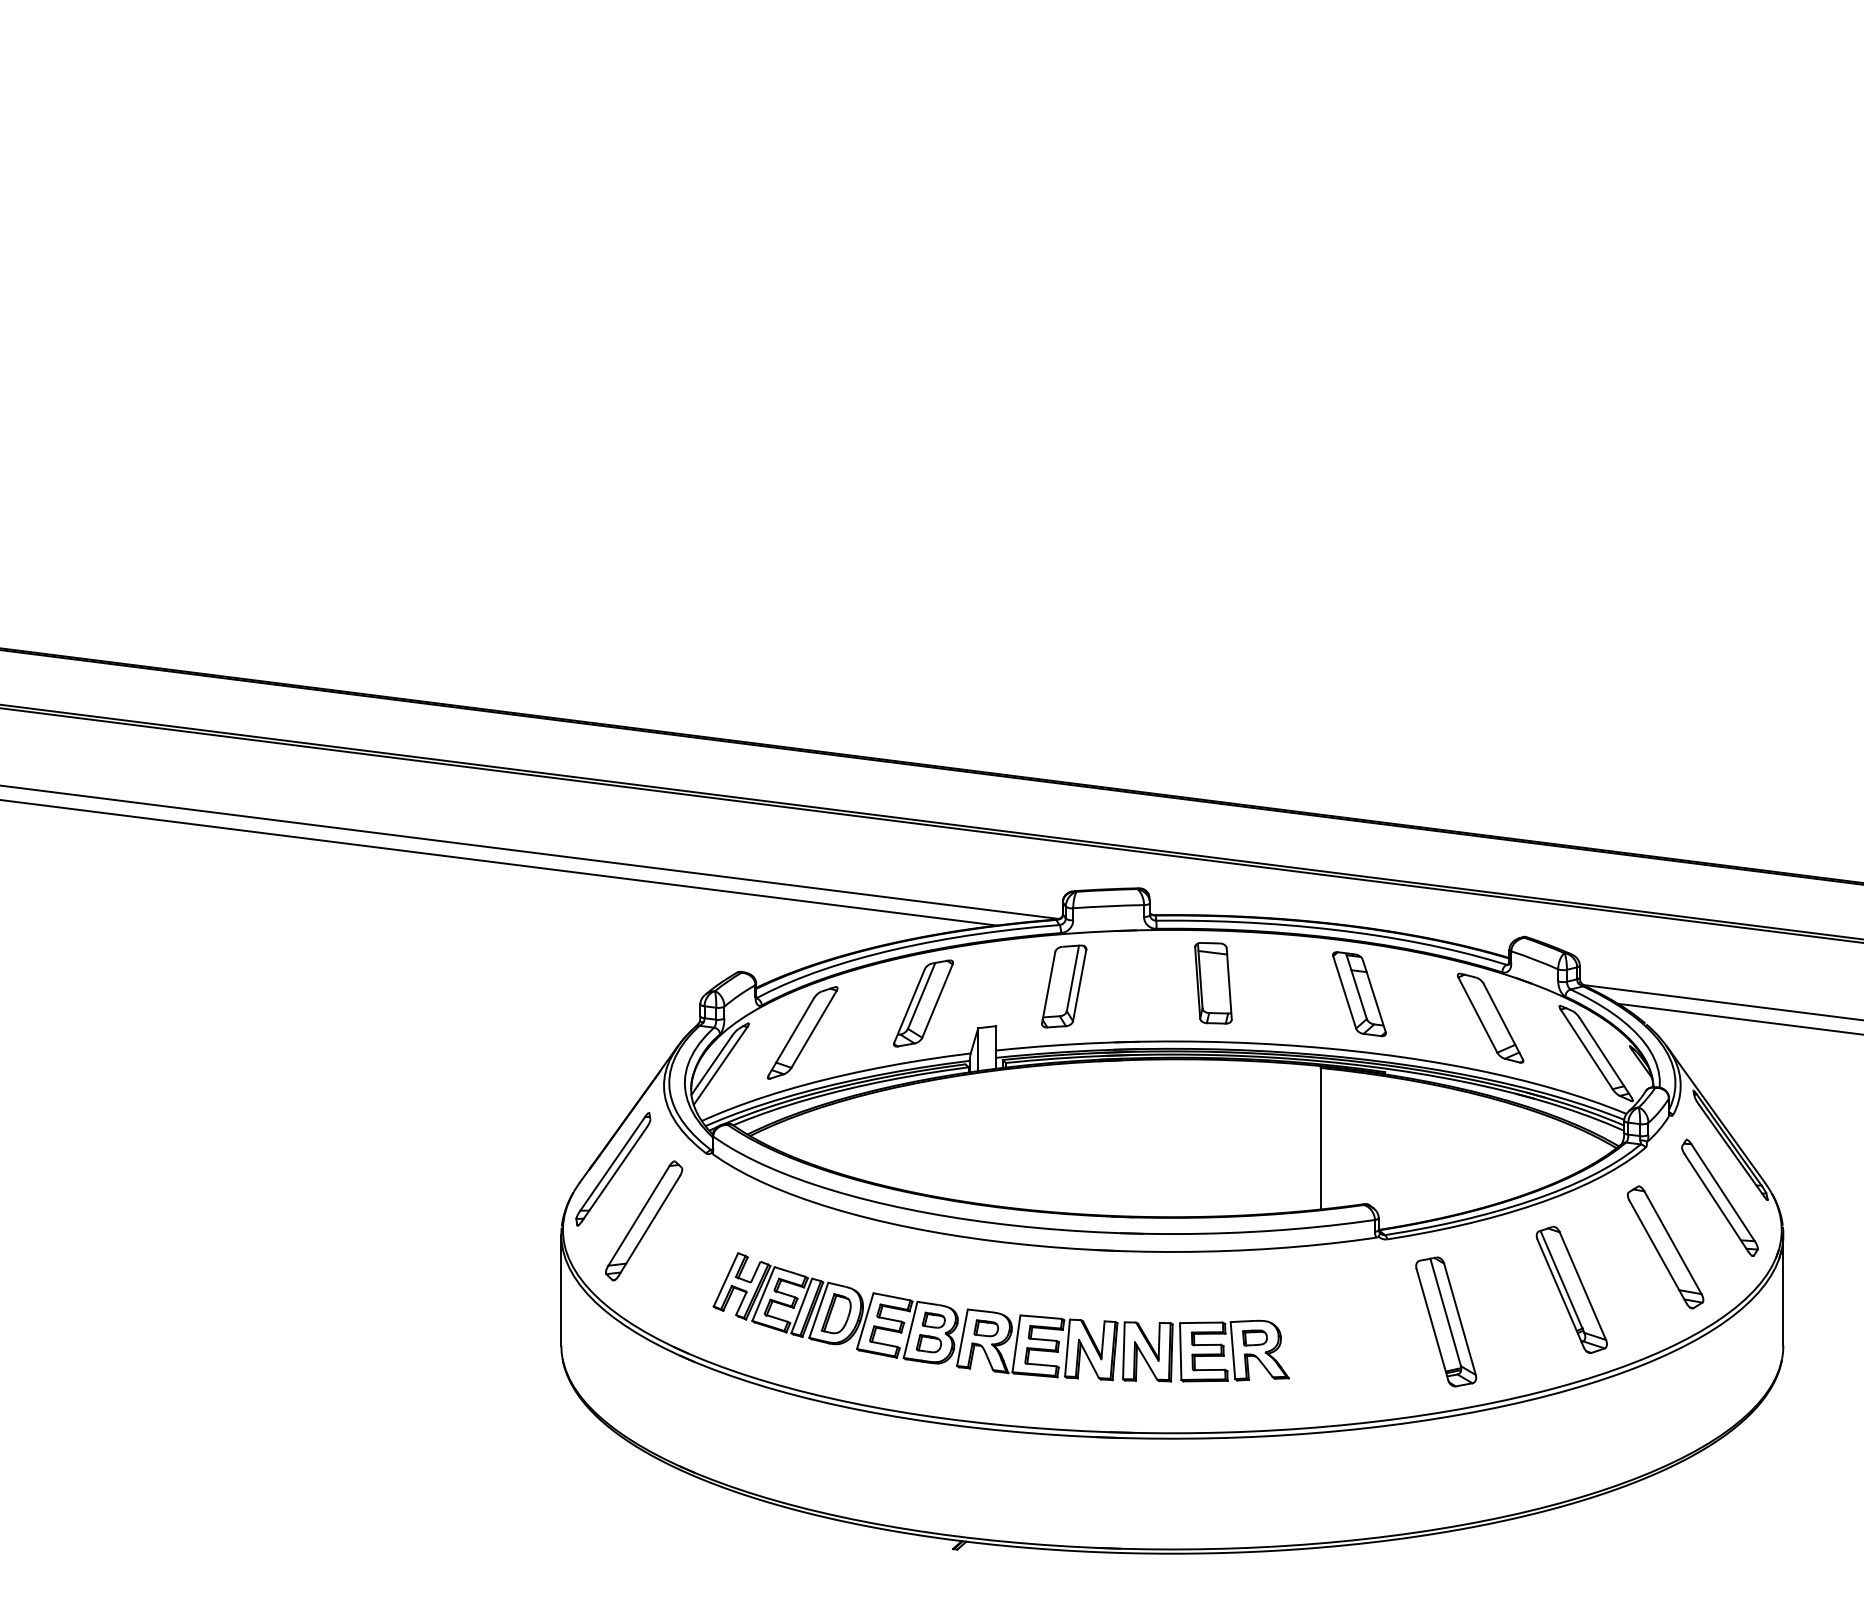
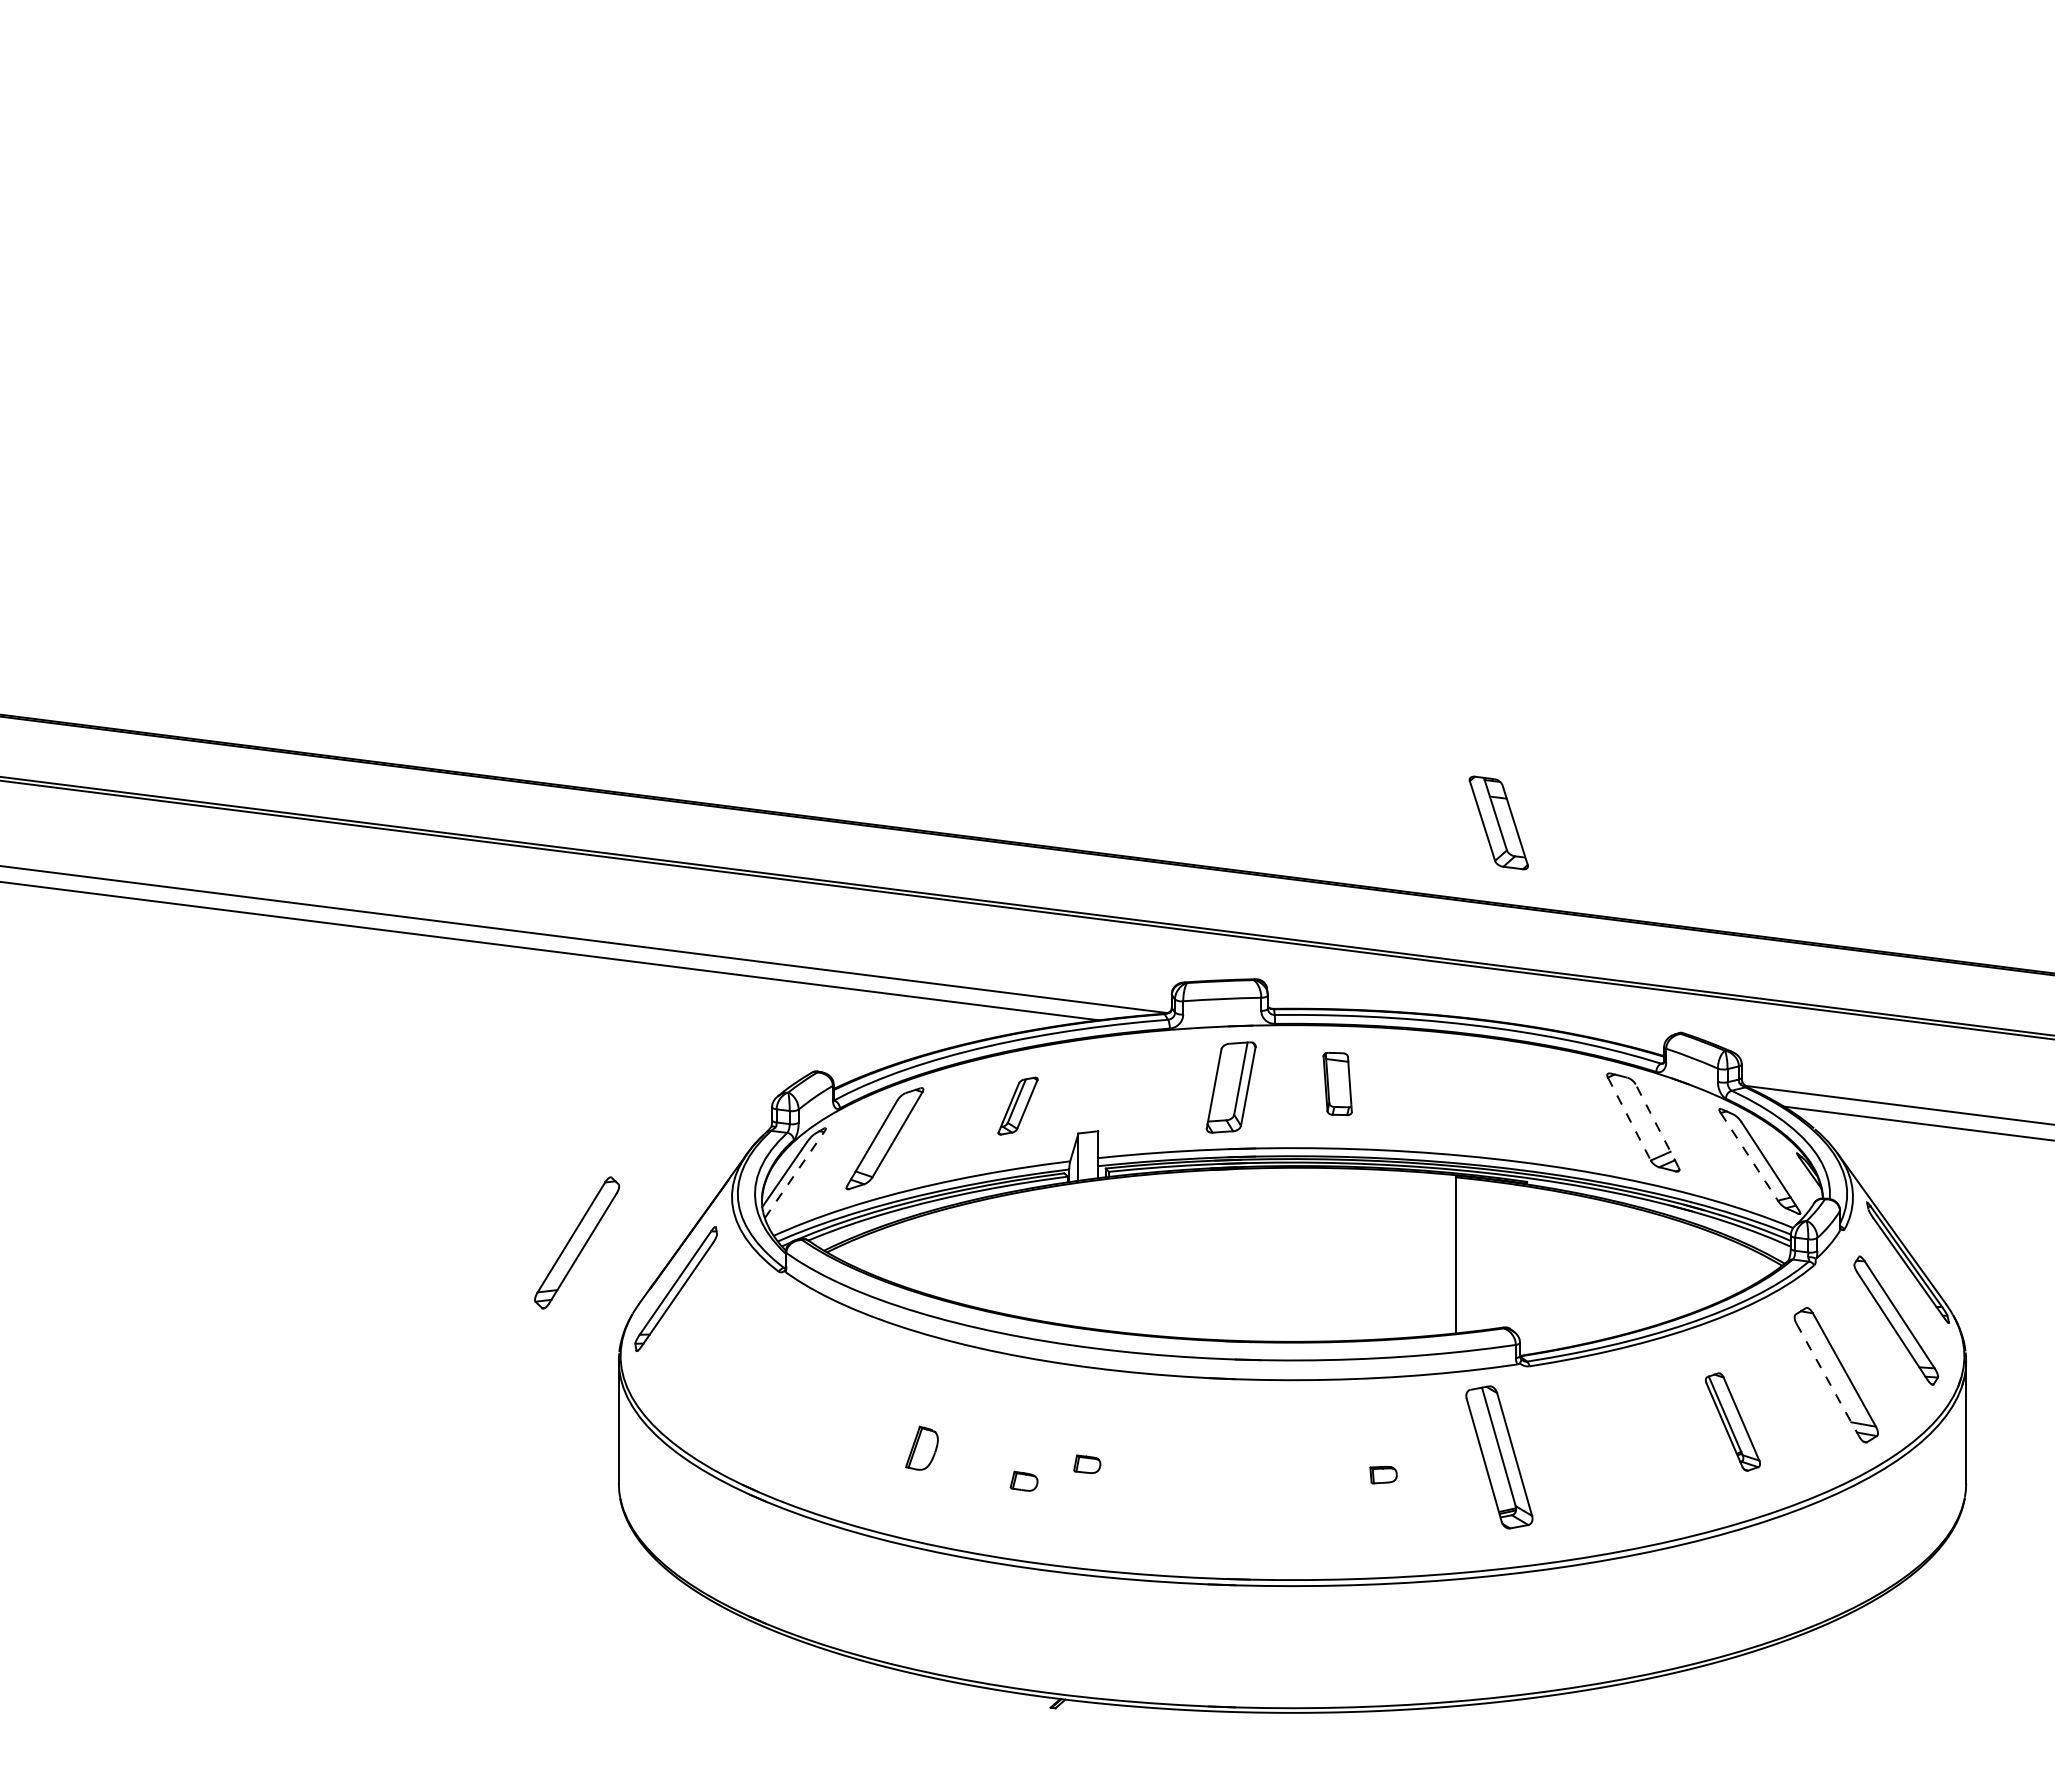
part: (1213, 982) -> (1337, 1083), size x0.7
part: (1063, 986) -> (1230, 1087), moved
part: (1359, 993) -> (1498, 822), moved
part: (922, 1002) -> (1017, 1105), size x0.6
line: (1478, 1015) -> (1629, 1119), solid -> dashed
line: (1503, 1021) -> (1657, 1126), solid -> dashed
line: (1586, 1049) -> (1749, 1157), solid -> dashed
line: (720, 1065) -> (794, 1174), solid -> dashed
part: (644, 1220) -> (577, 1242), moved
line: (1658, 1252) -> (1828, 1380), solid -> dashed
part: (1571, 1289) -> (1732, 1421), size x0.7
part: (1000, 1316) -> (1103, 1451), removed
part: (1446, 1322) -> (1499, 1457), moved

